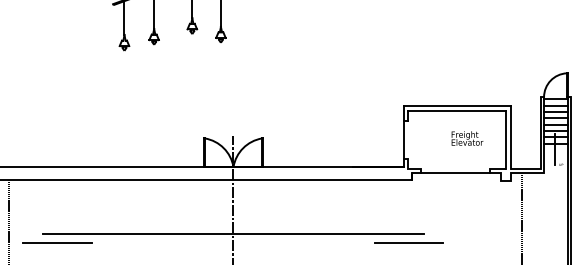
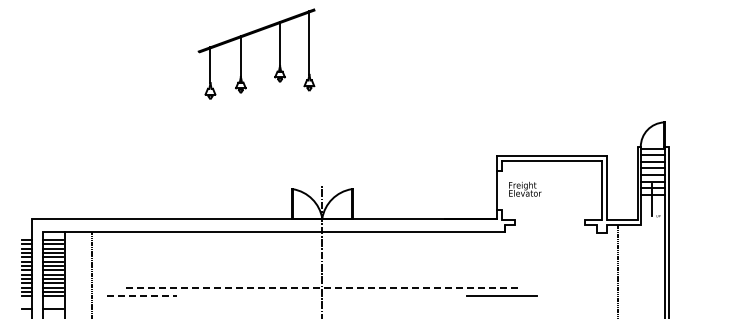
text: (467, 137) -> (525, 188), moved
line: (455, 173) -> (549, 225), removed
line: (233, 234) -> (322, 287), solid -> dashed
line: (58, 243) -> (142, 296), solid -> dashed

